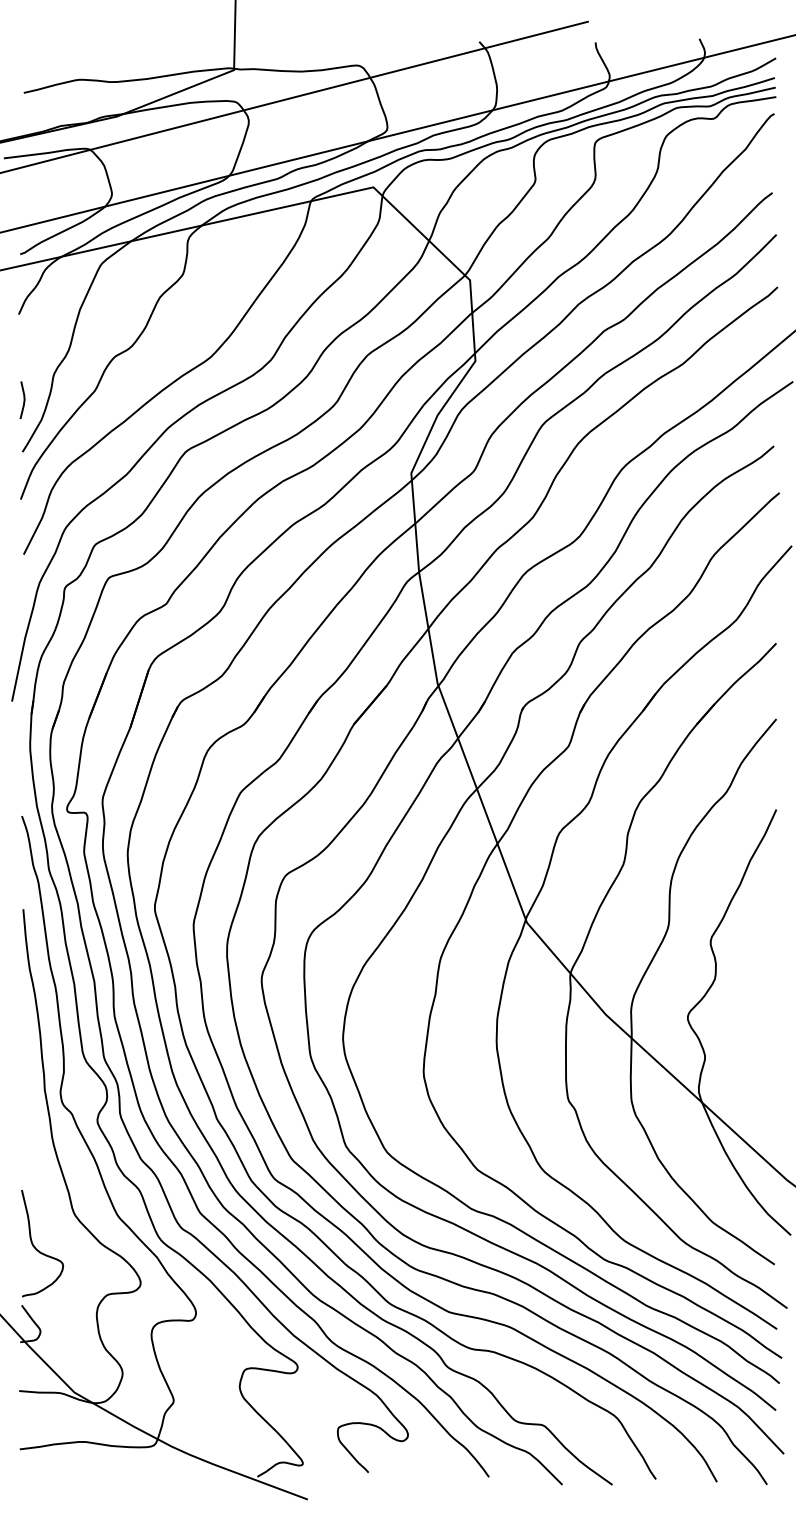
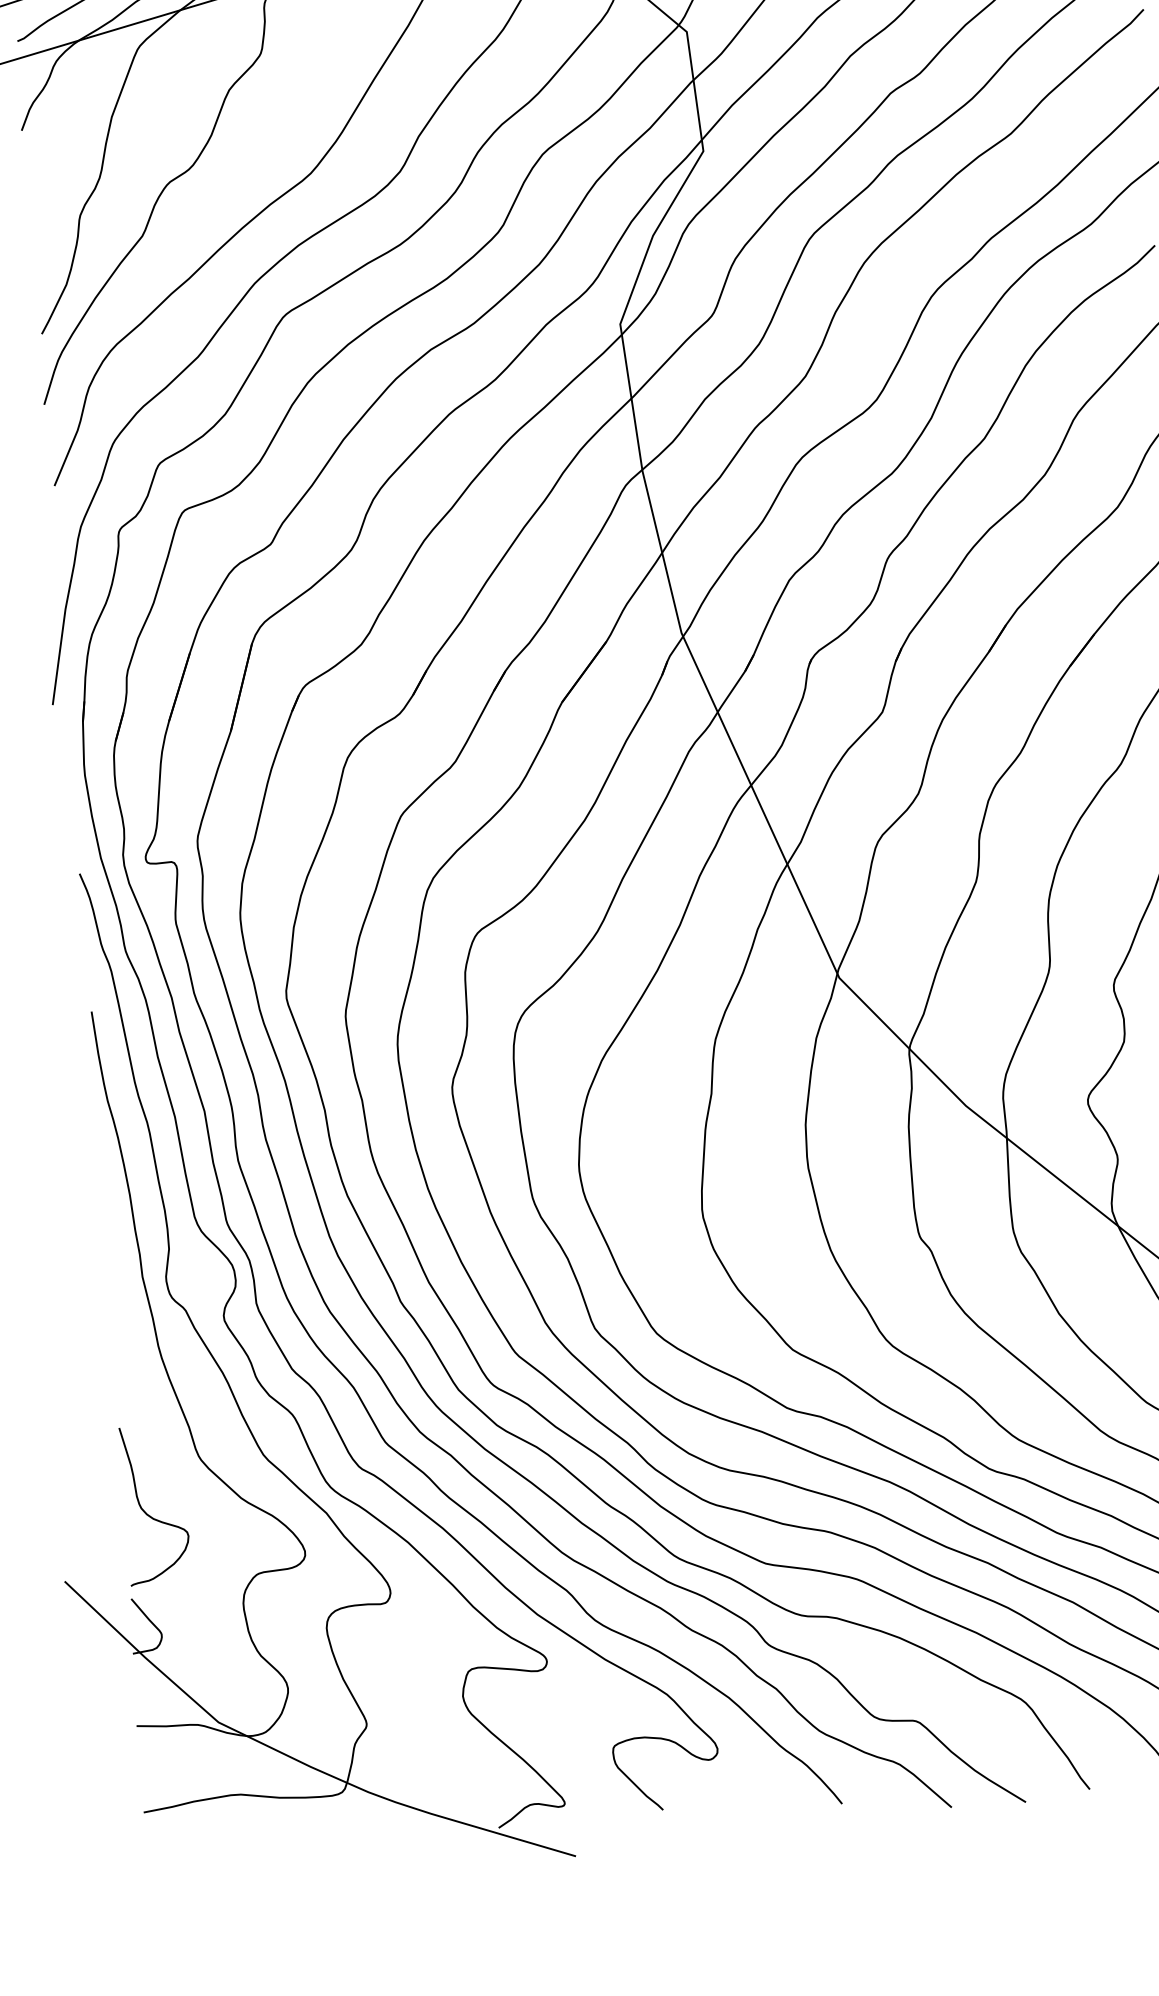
line: (23, 400) -> (37, 257), removed

